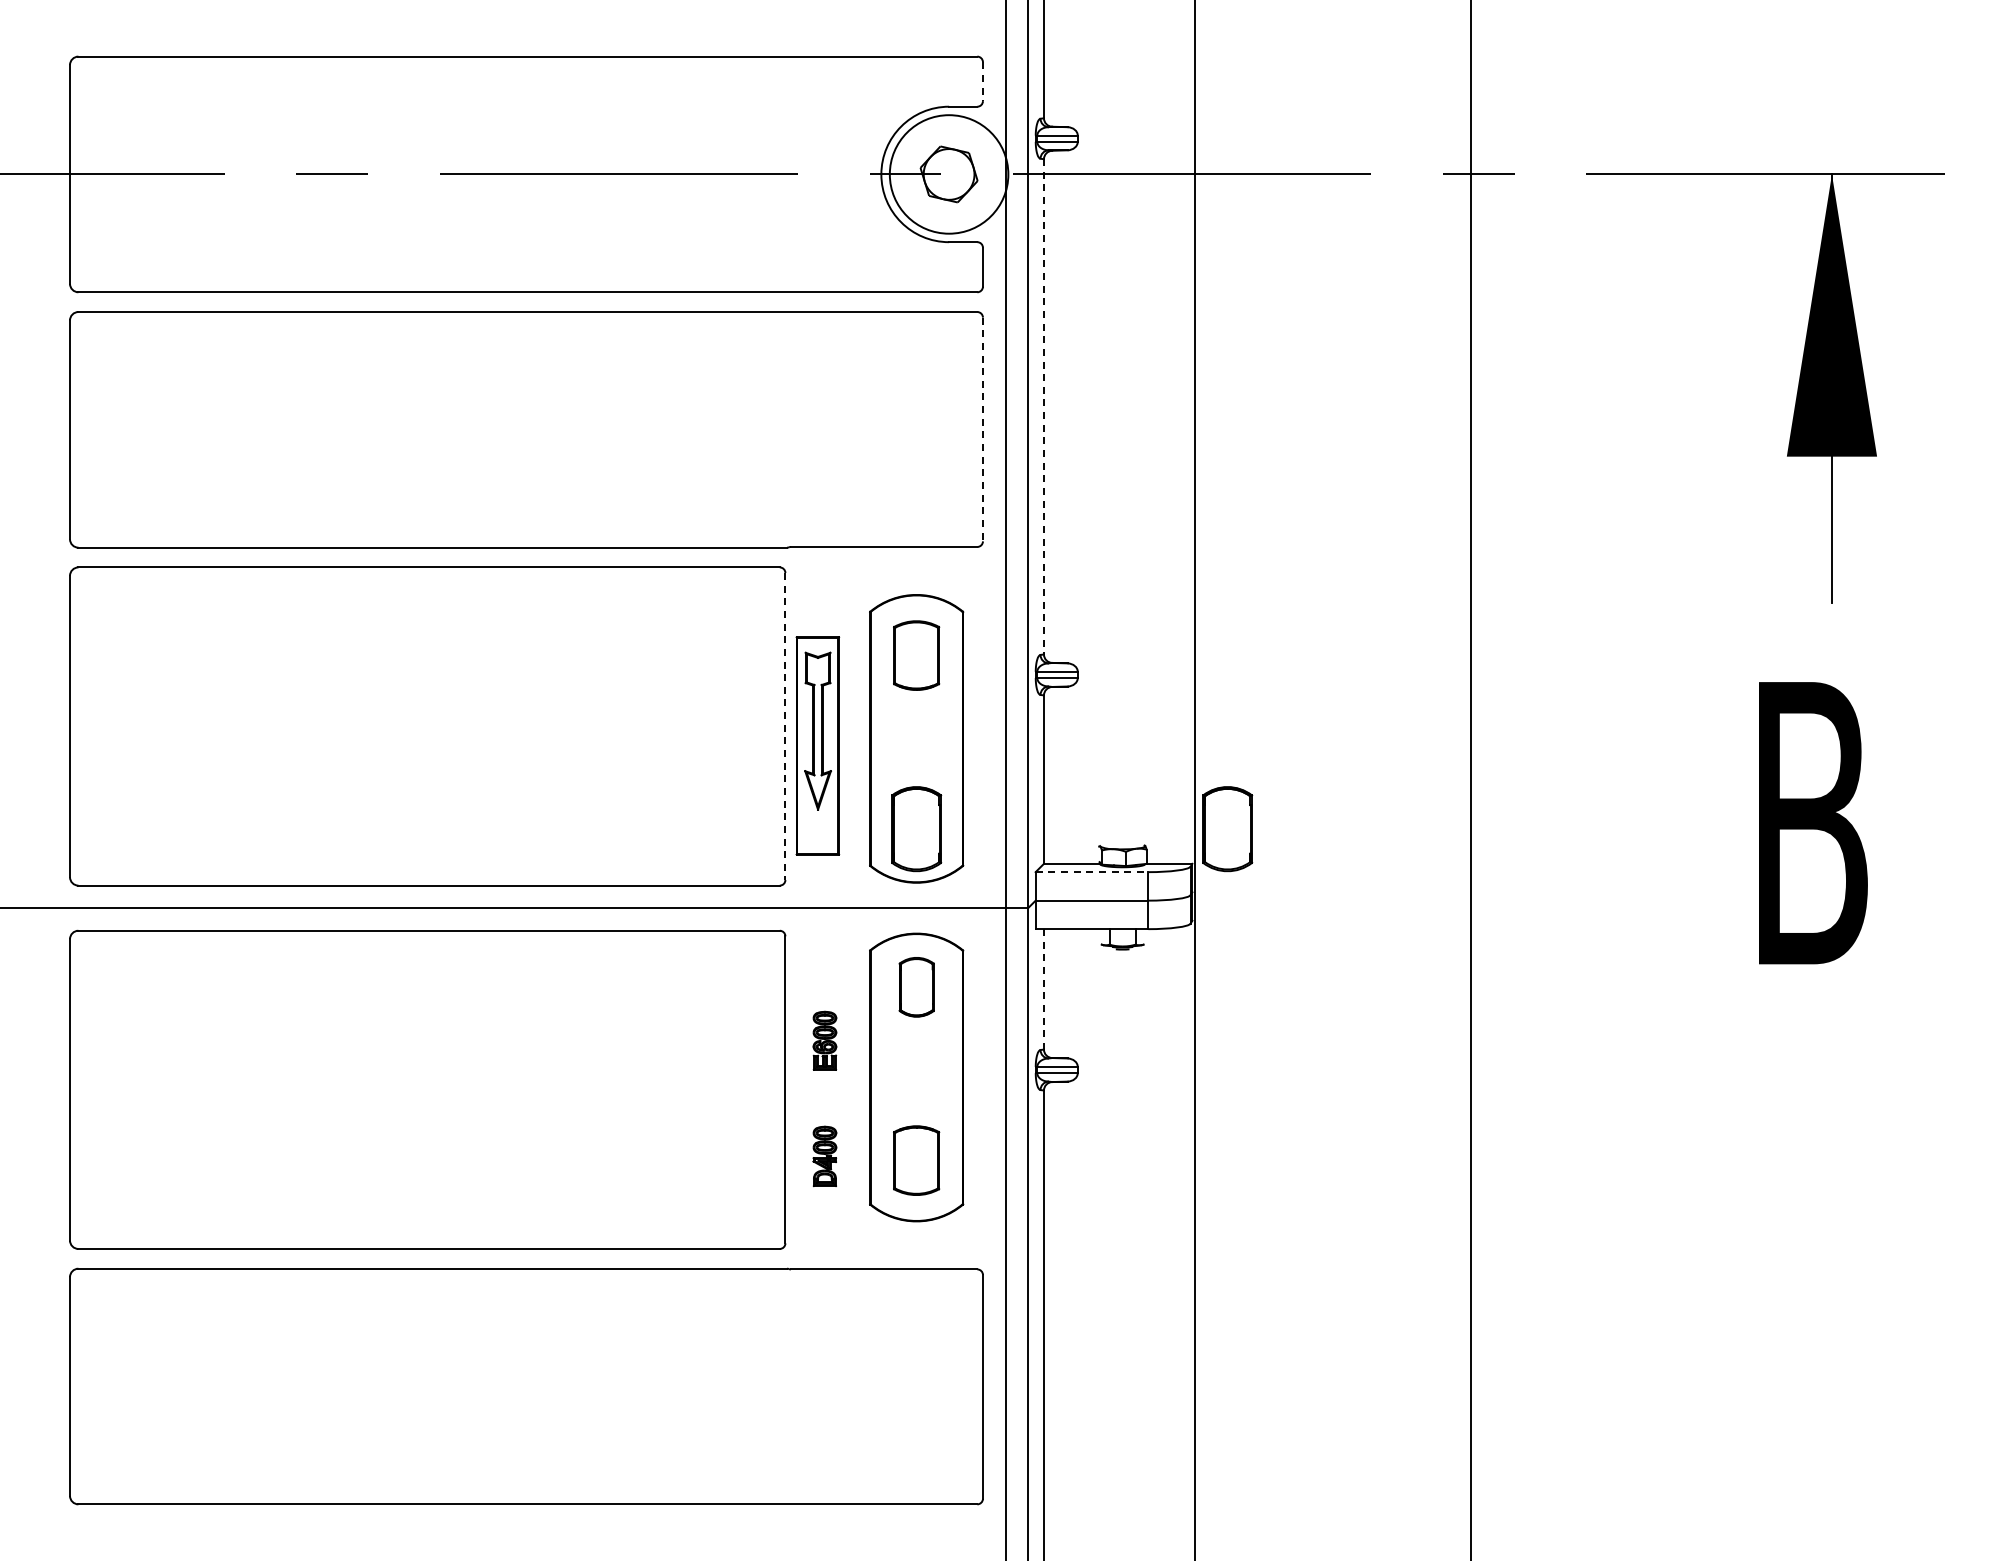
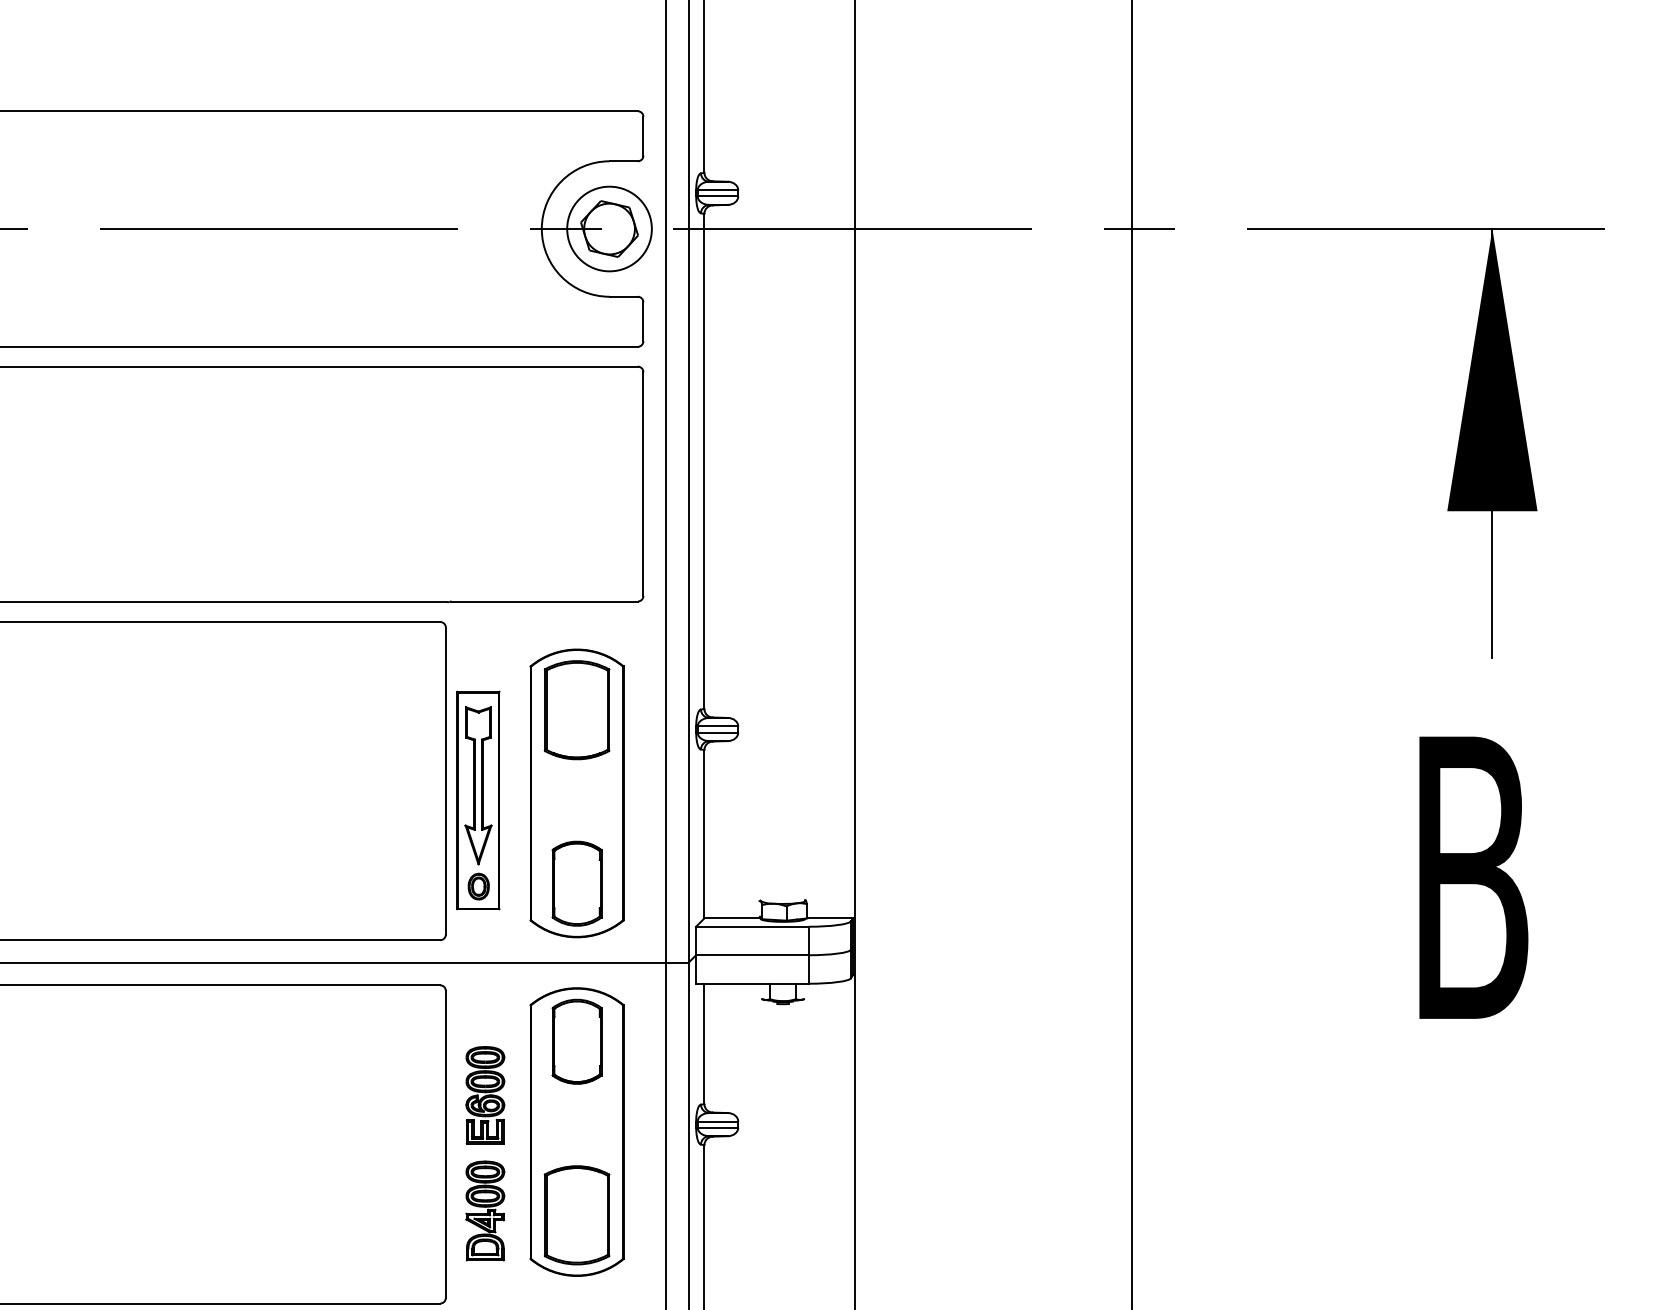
line: (982, 82) -> (642, 137), dashed -> solid
circle: (948, 174) -> (608, 229), size x0.71
line: (1043, 406) -> (703, 461), dashed -> solid
line: (982, 429) -> (642, 484), dashed -> solid
part: (916, 655) -> (576, 710), size x1.43
line: (785, 726) -> (445, 781), dashed -> solid
part: (1227, 829) -> (887, 884), removed
part: (818, 831) -> (478, 886), added
line: (1092, 872) -> (752, 927), dashed -> solid
part: (916, 987) -> (576, 1042), size x1.43
line: (1043, 989) -> (703, 1044), dashed -> solid
part: (824, 1040) -> (484, 1095), size x1.67
part: (824, 1156) -> (484, 1211), size x1.67
part: (916, 1160) -> (576, 1215), size x1.43

